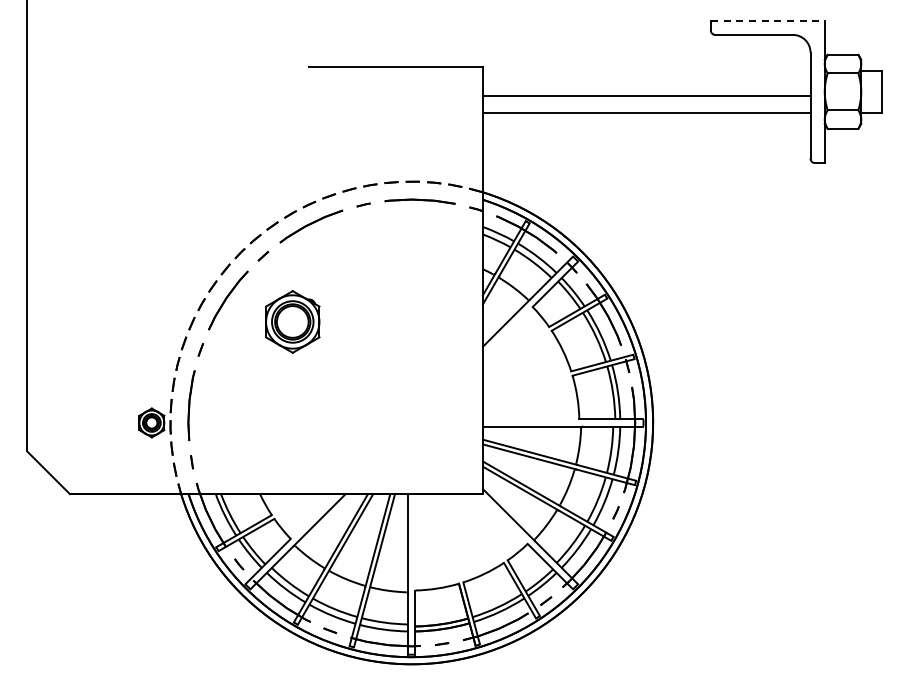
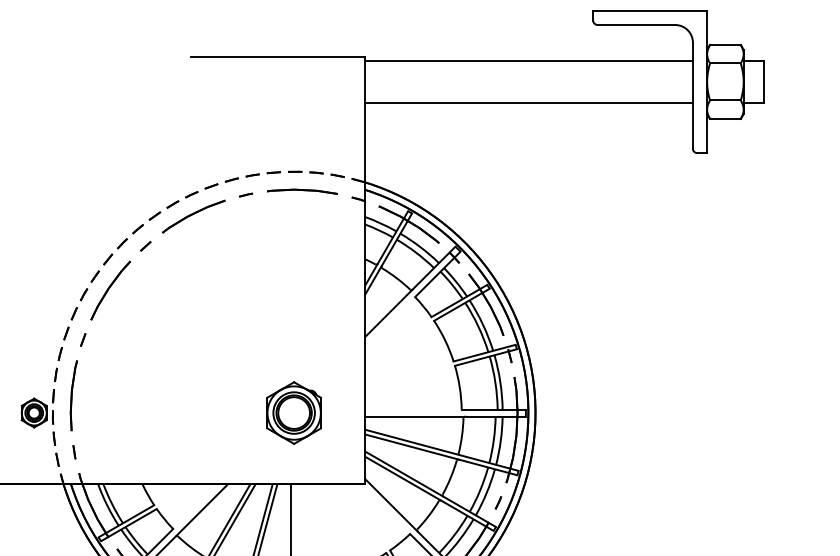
line: (767, 20) -> (649, 10), dashed -> solid
line: (646, 95) -> (528, 60), moved
part: (292, 321) -> (293, 412), moved

